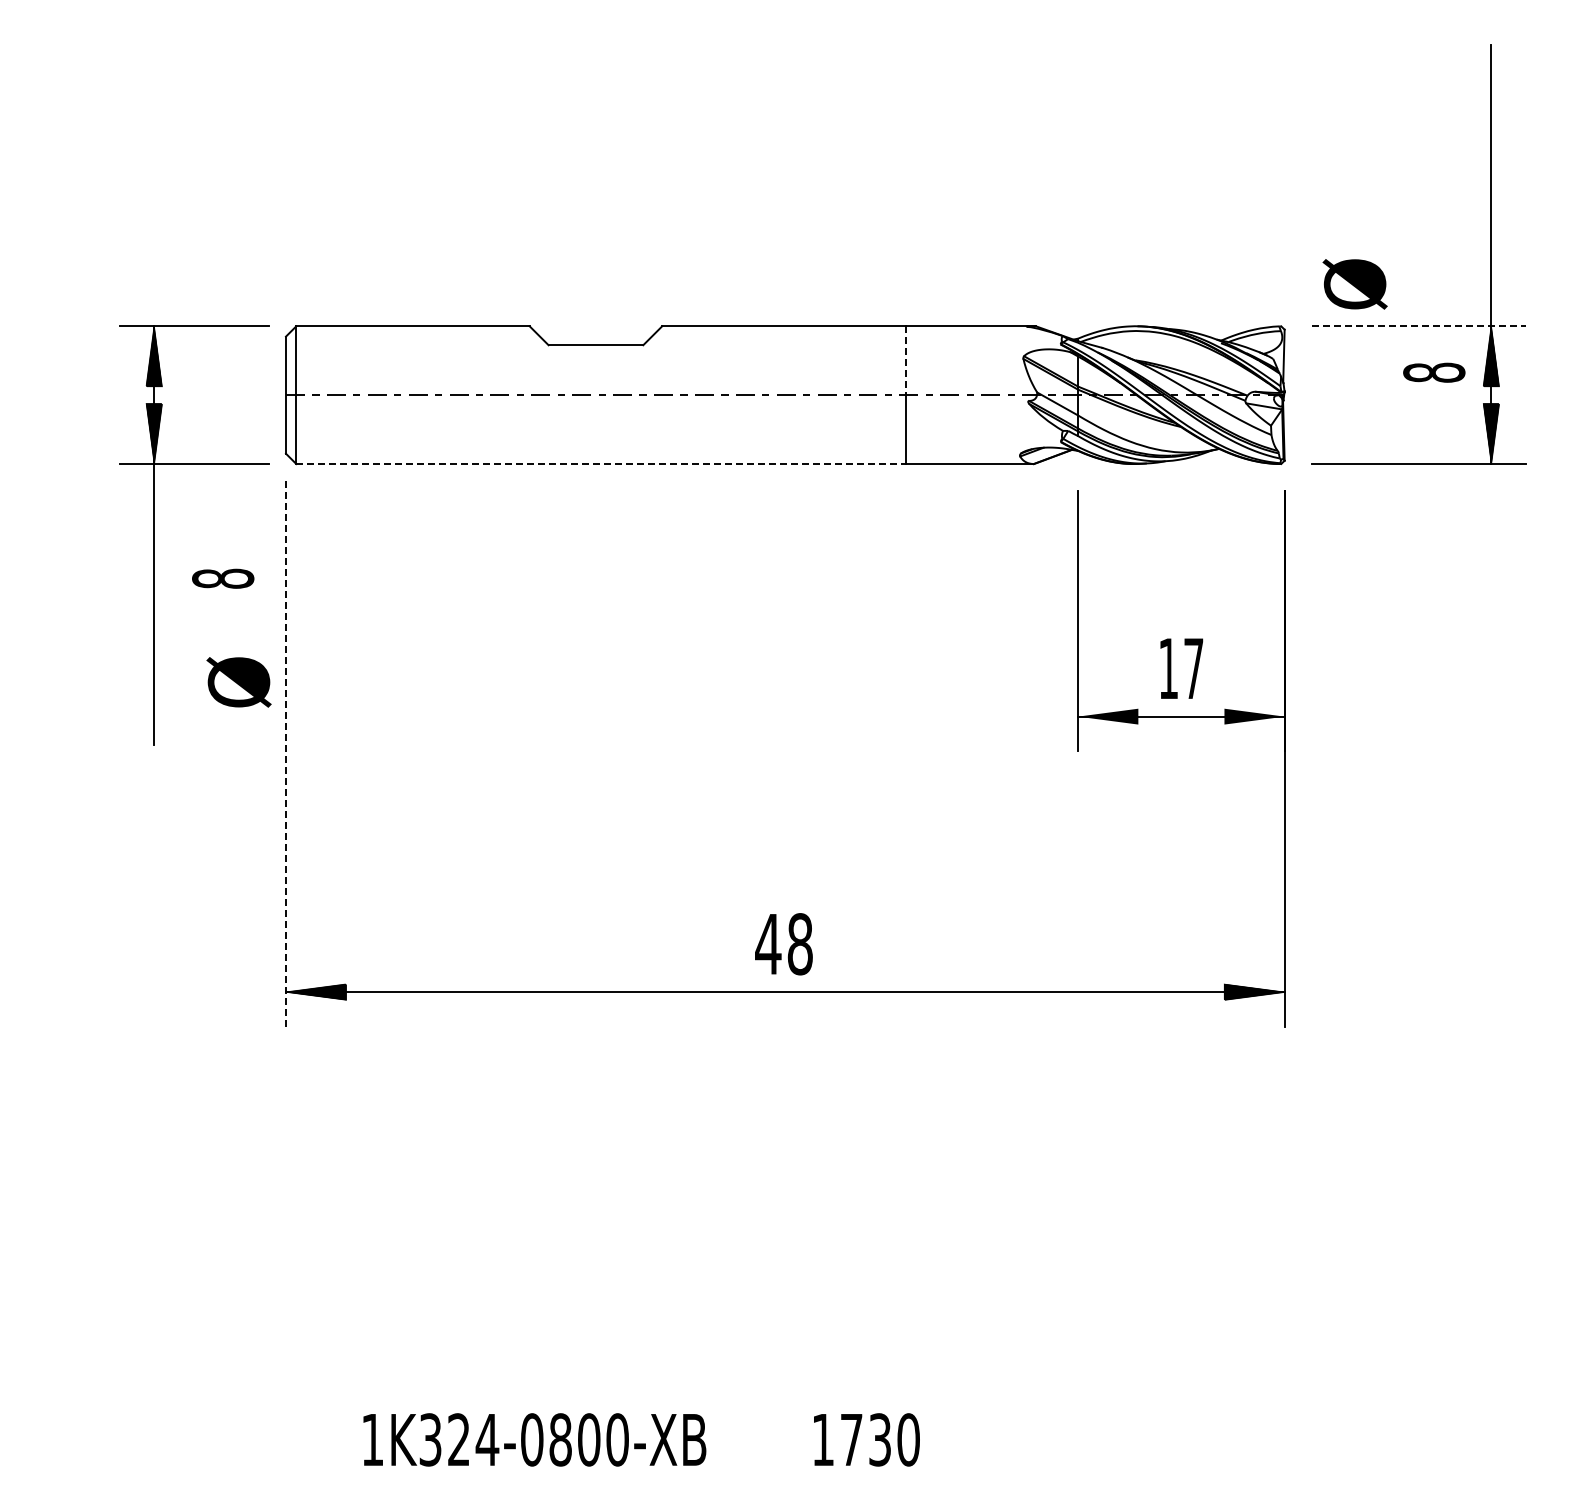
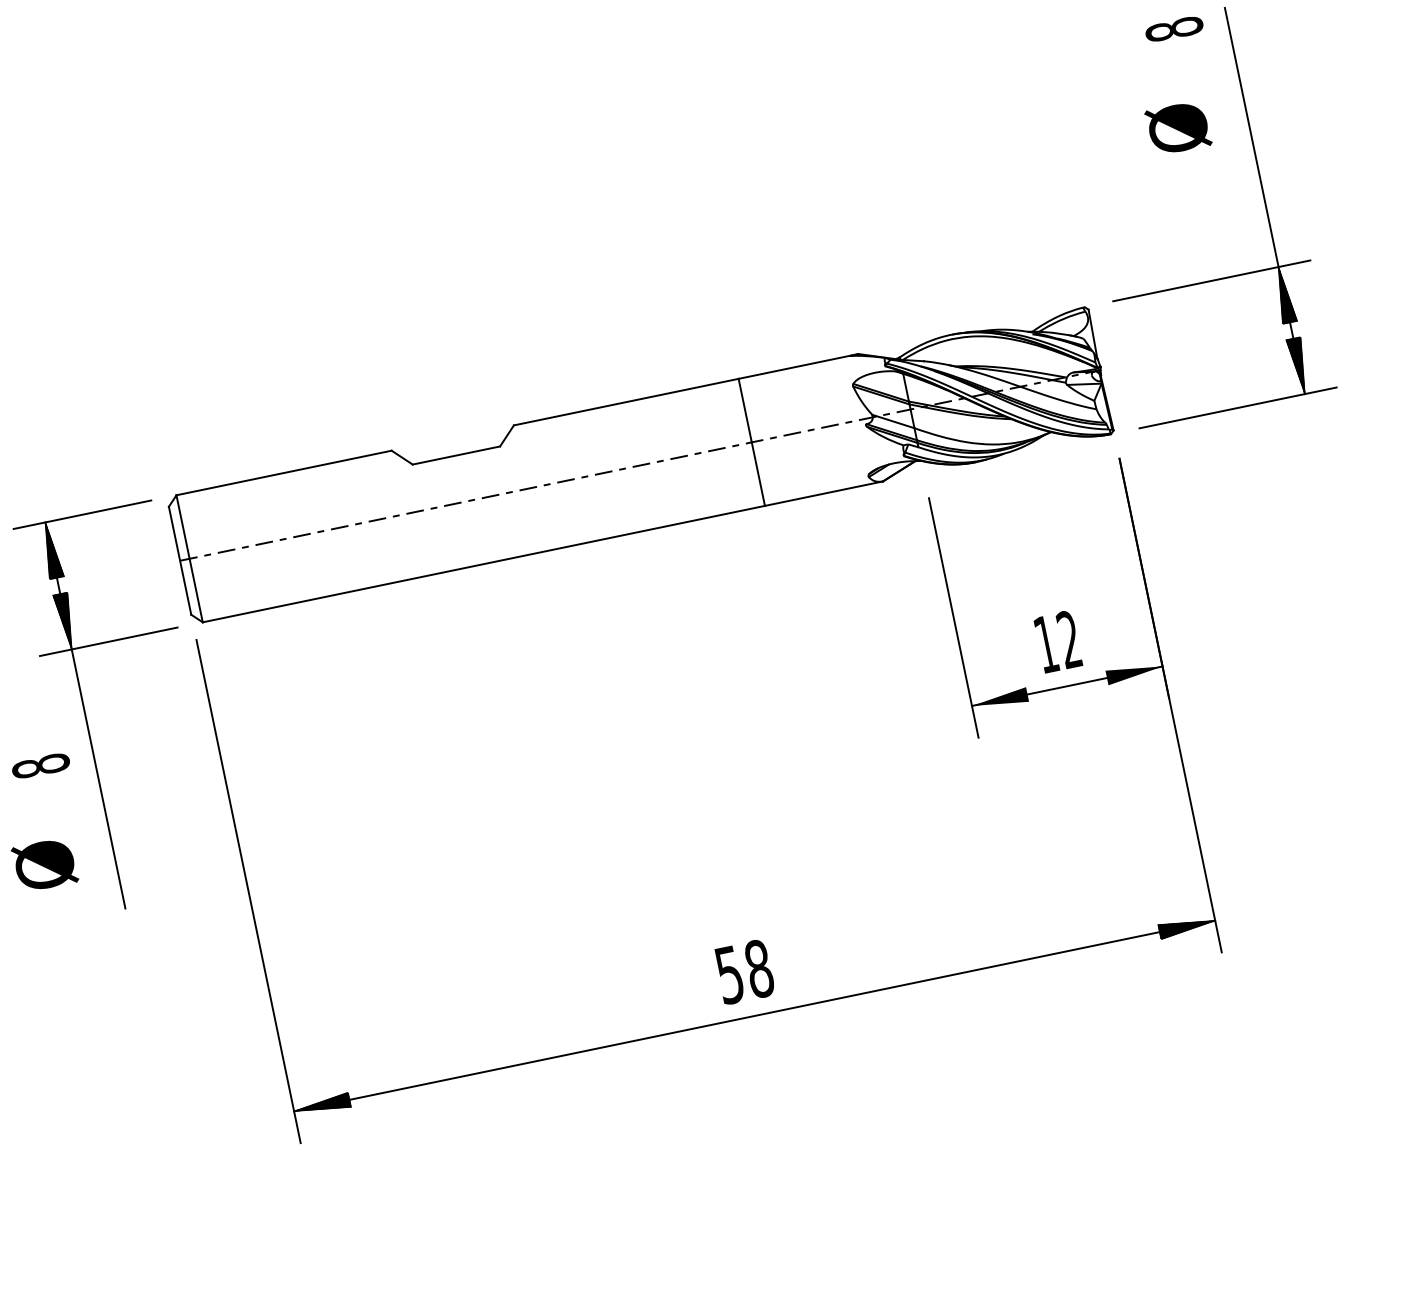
text: (1354, 284) -> (1177, 128), moved
line: (1418, 326) -> (1211, 281), dashed -> solid
line: (905, 361) -> (744, 411), dashed -> solid
text: (1434, 372) -> (1174, 29), moved
line: (601, 464) -> (484, 564), dashed -> solid
text: (223, 578) -> (41, 765), moved
text: (1193, 667) -> (1069, 638), 17 -> 12
text: (238, 682) -> (44, 865), moved
line: (285, 753) -> (248, 891), dashed -> solid
text: (768, 944) -> (729, 975), 48 -> 58

